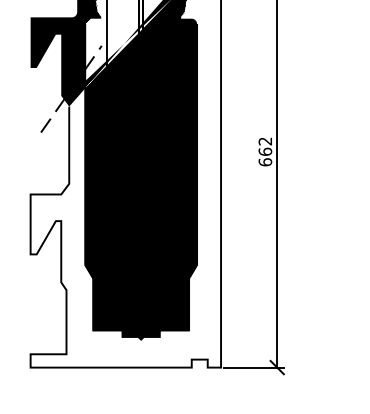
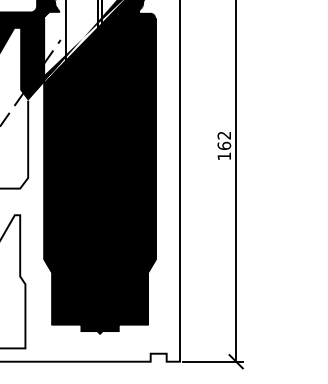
text: (265, 162) -> (224, 156), 662 -> 162

